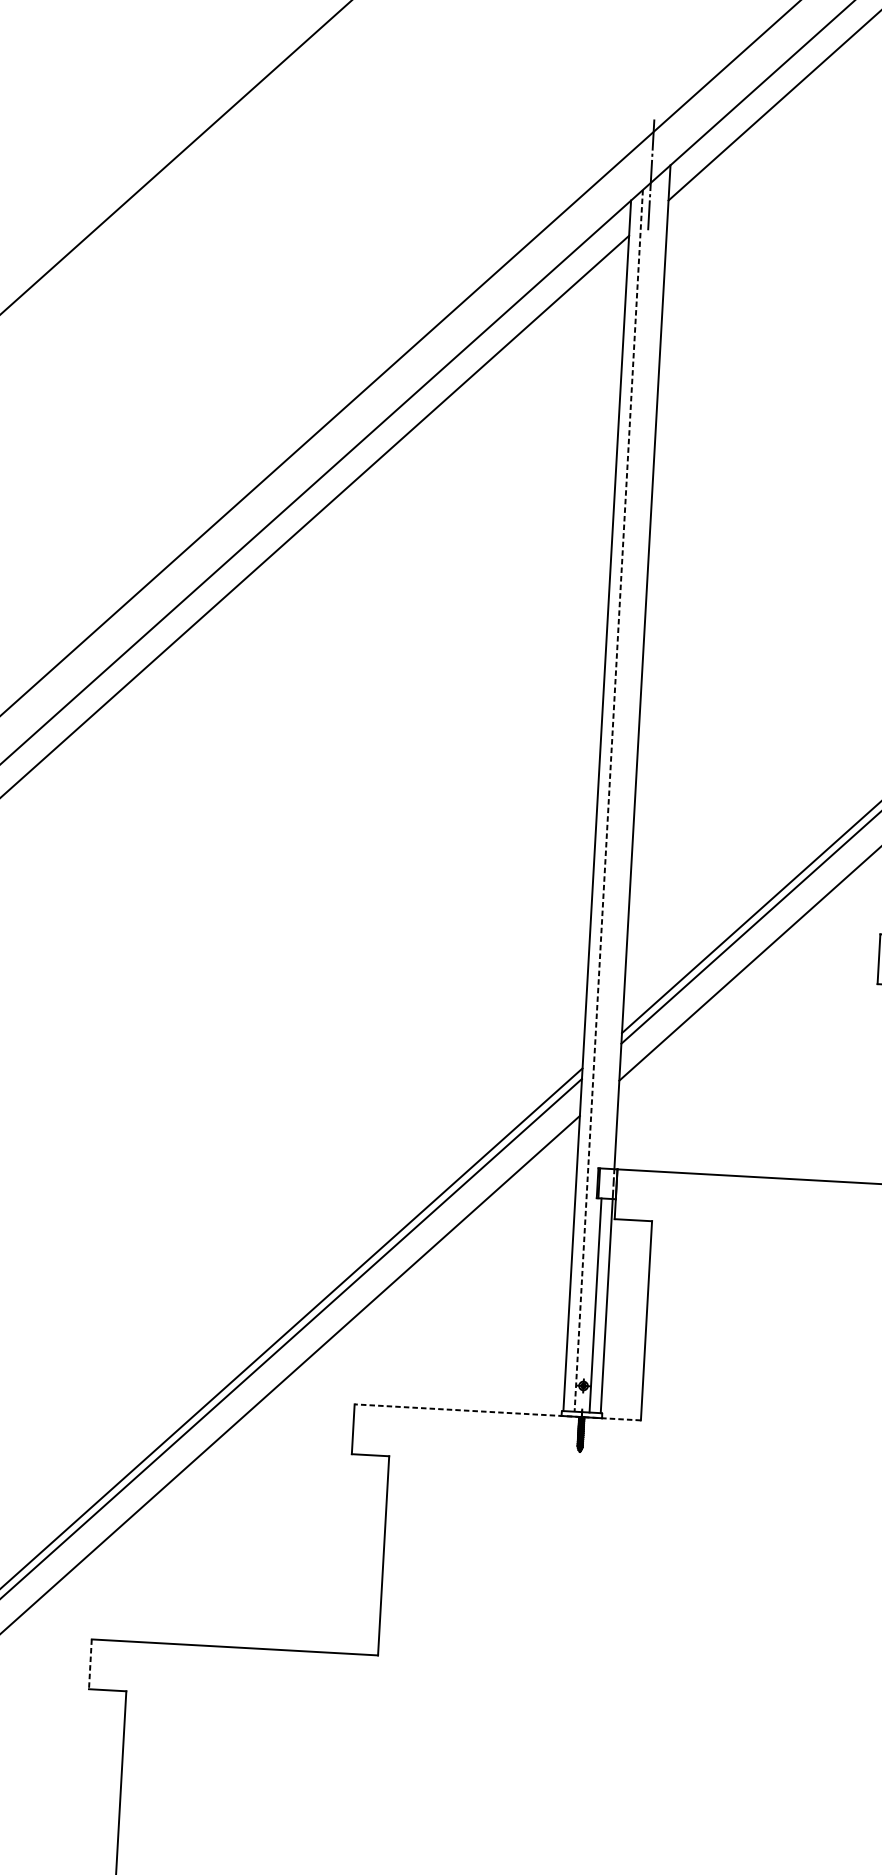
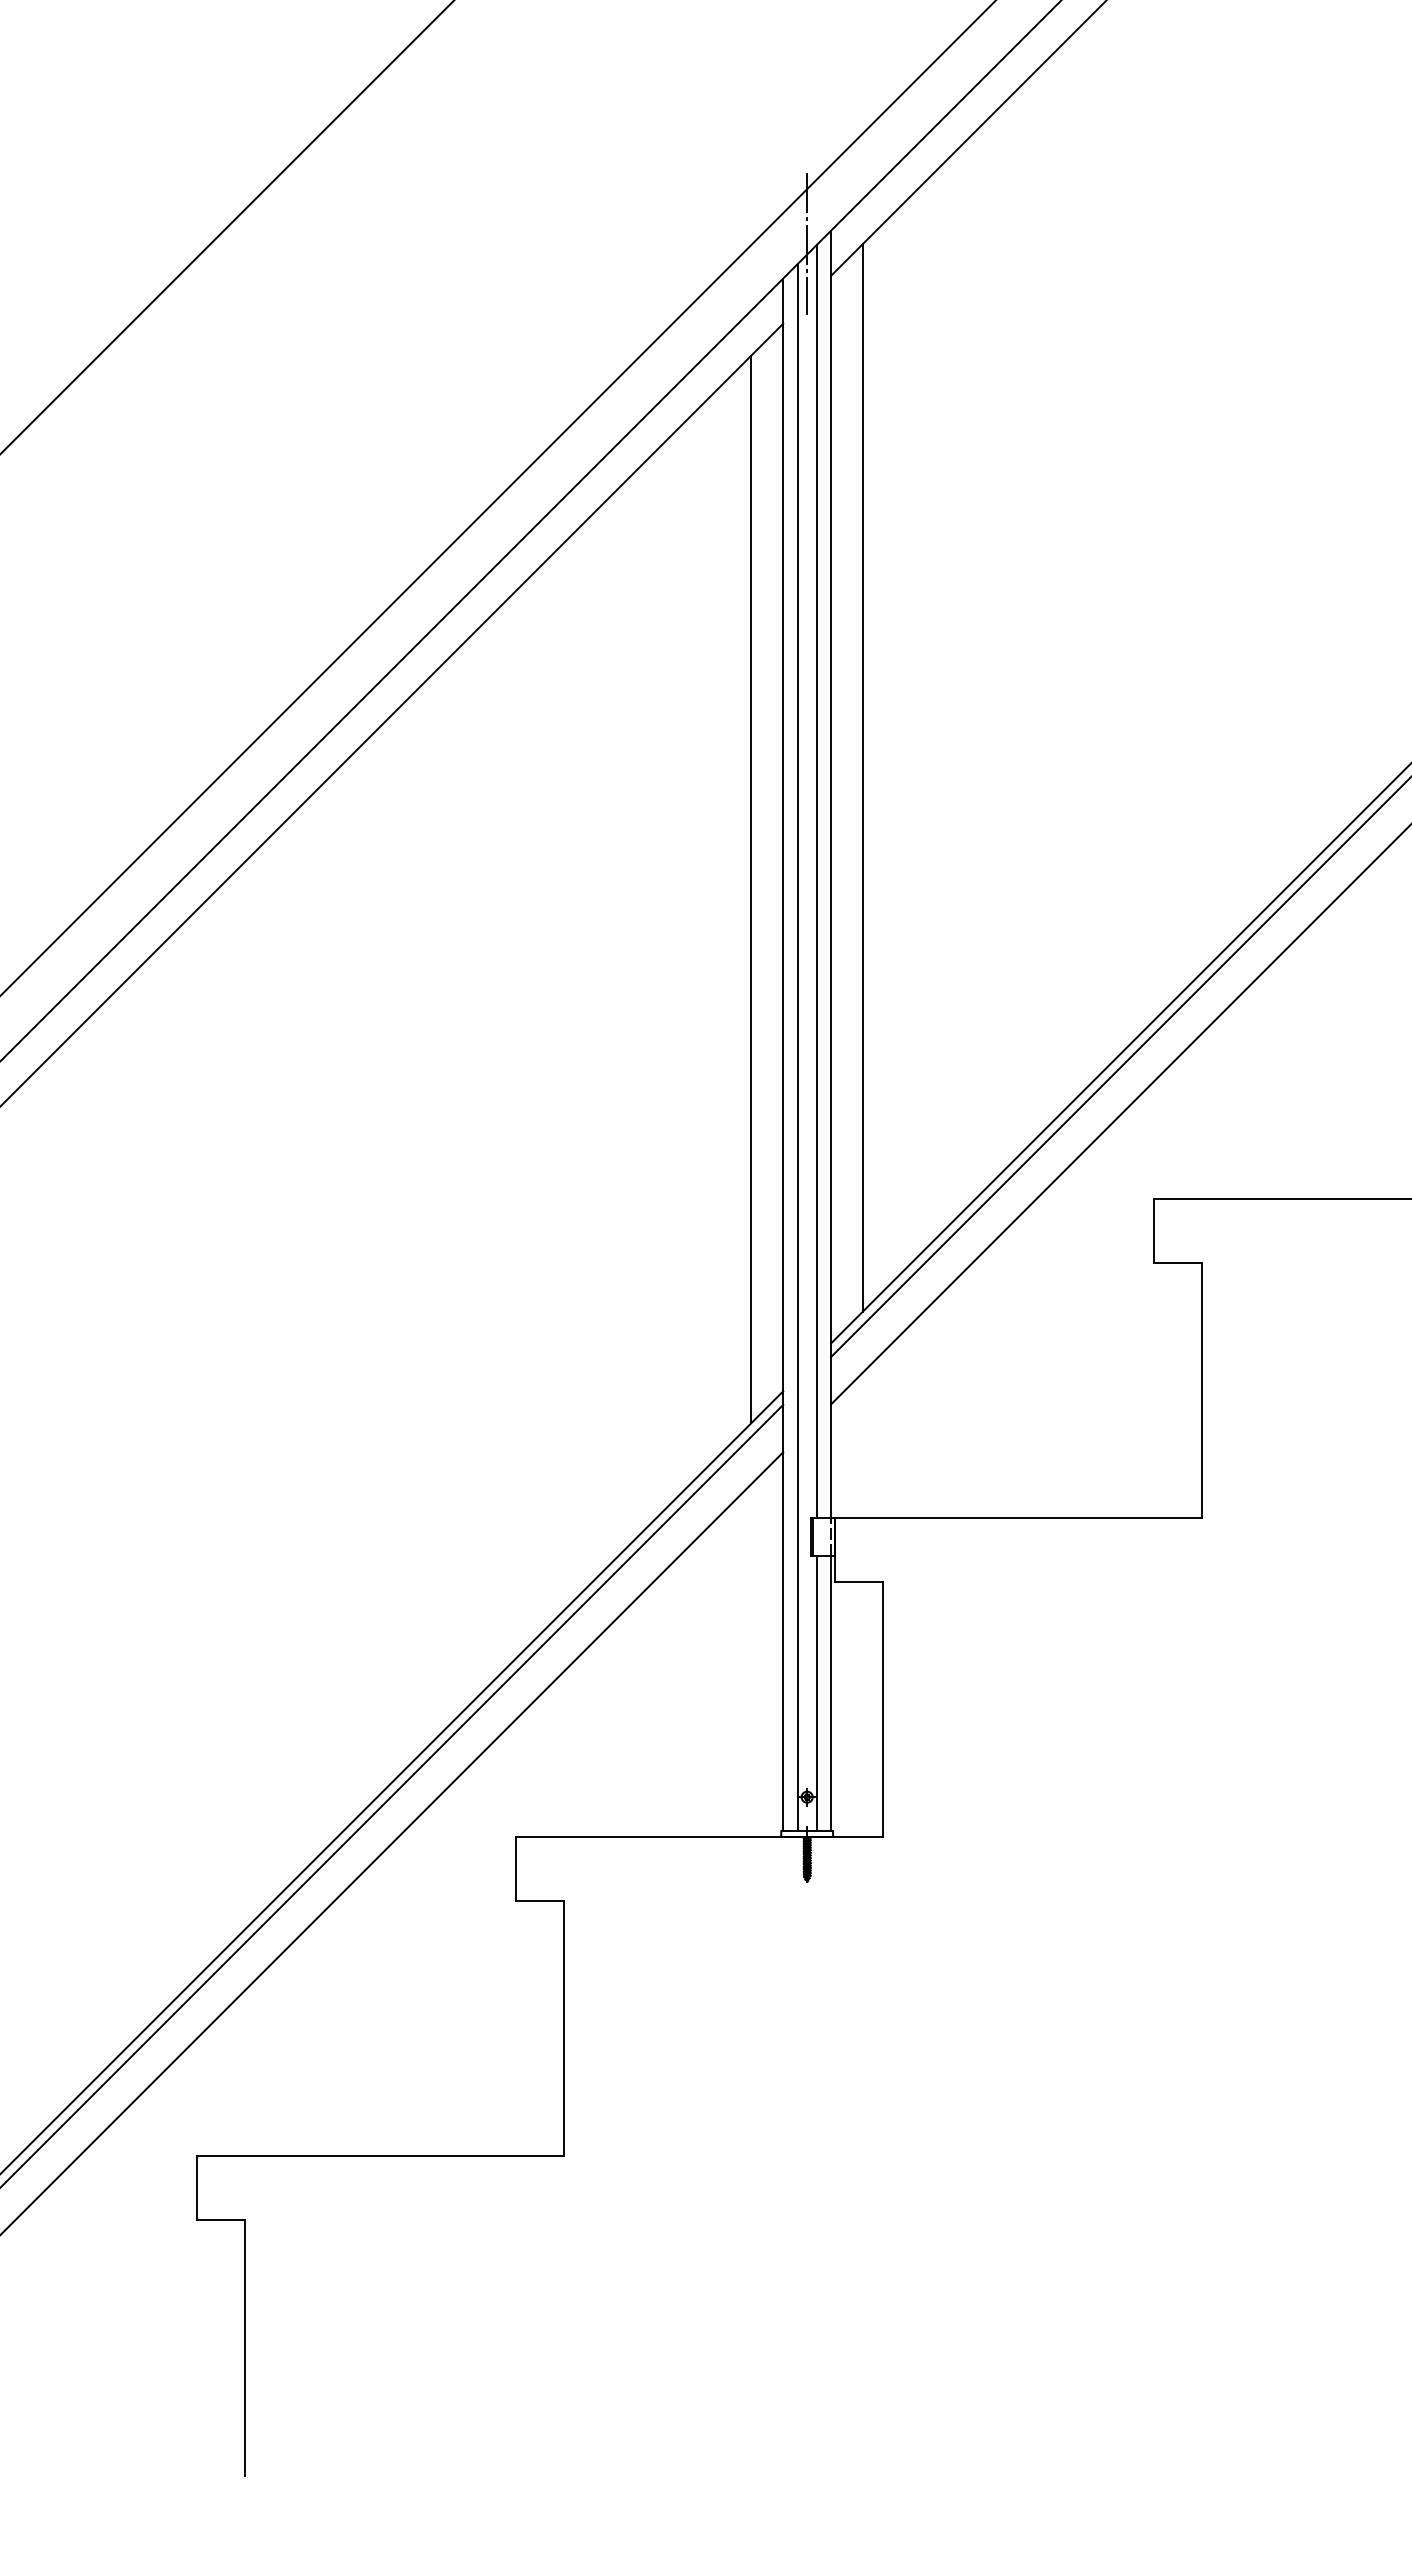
line: (671, 593) -> (863, 777), added
line: (630, 672) -> (816, 881), added
line: (579, 675) -> (751, 889), added
line: (608, 800) -> (797, 1047), dashed -> solid
line: (497, 1412) -> (699, 1837), dashed -> solid
line: (90, 1664) -> (196, 2188), dashed -> solid

